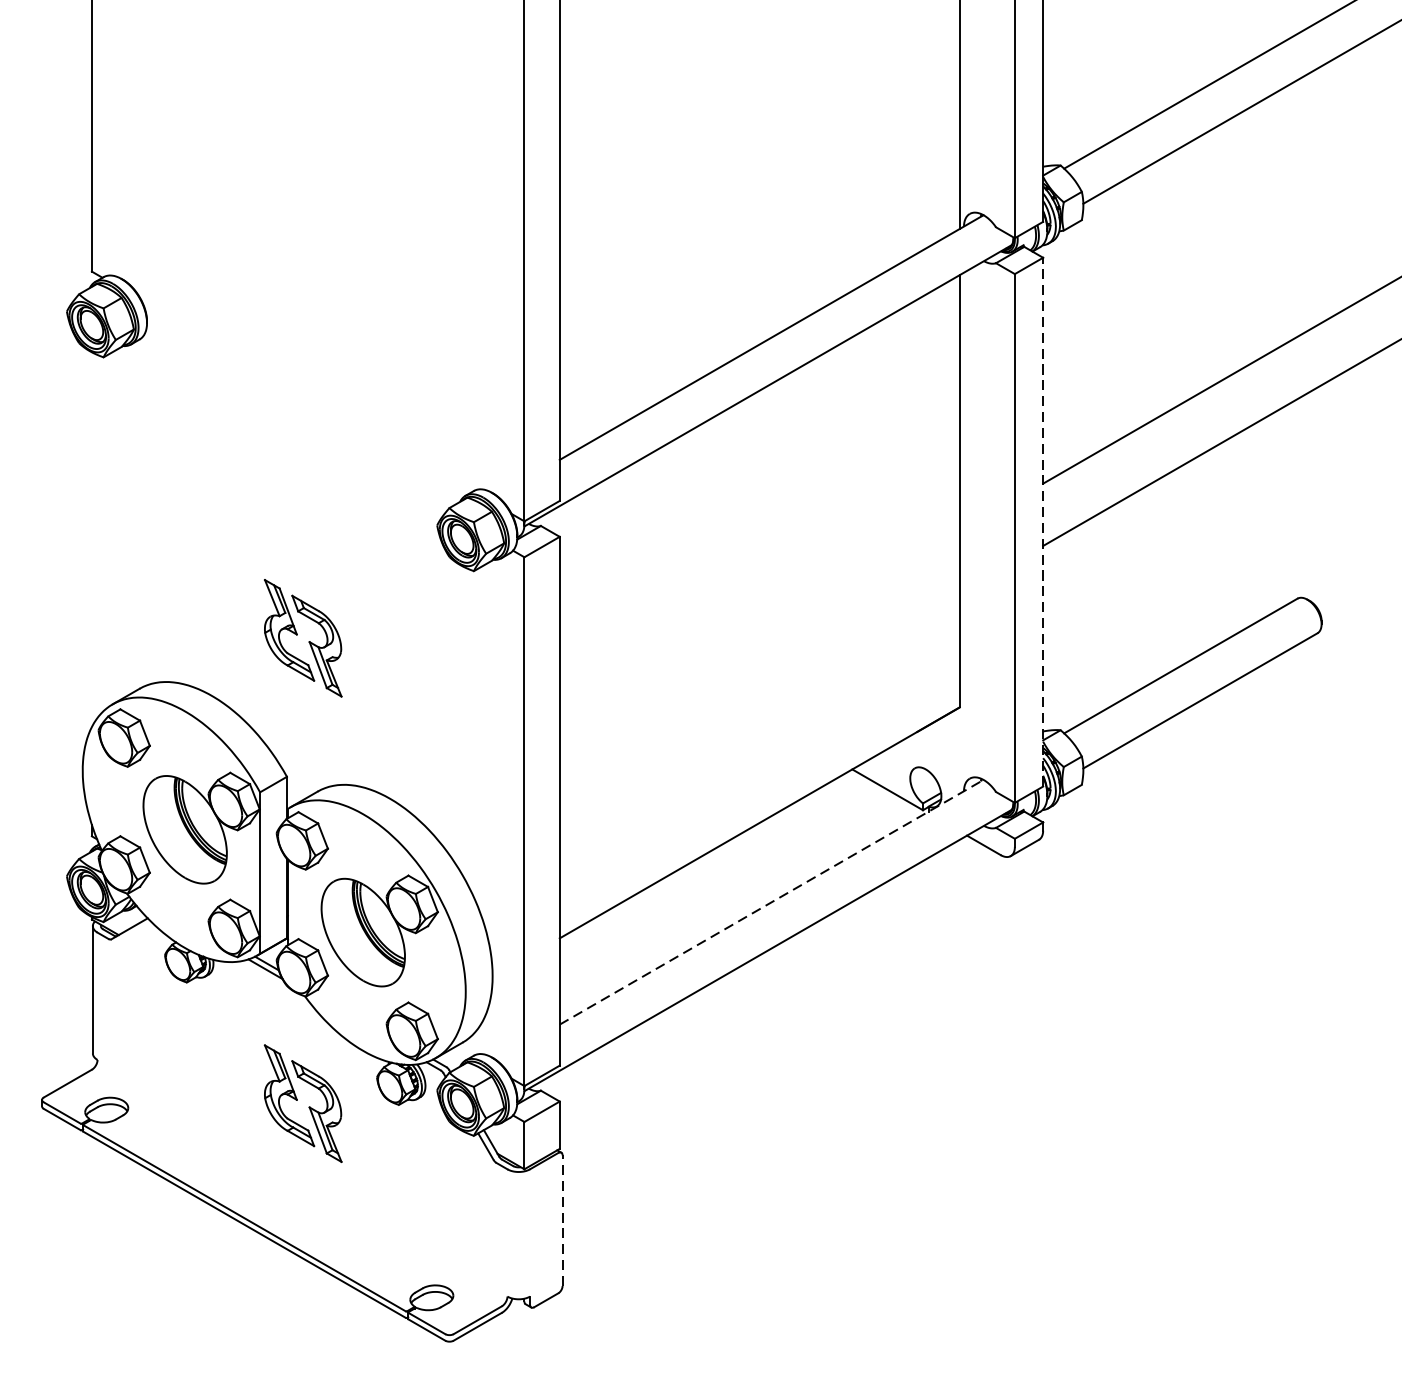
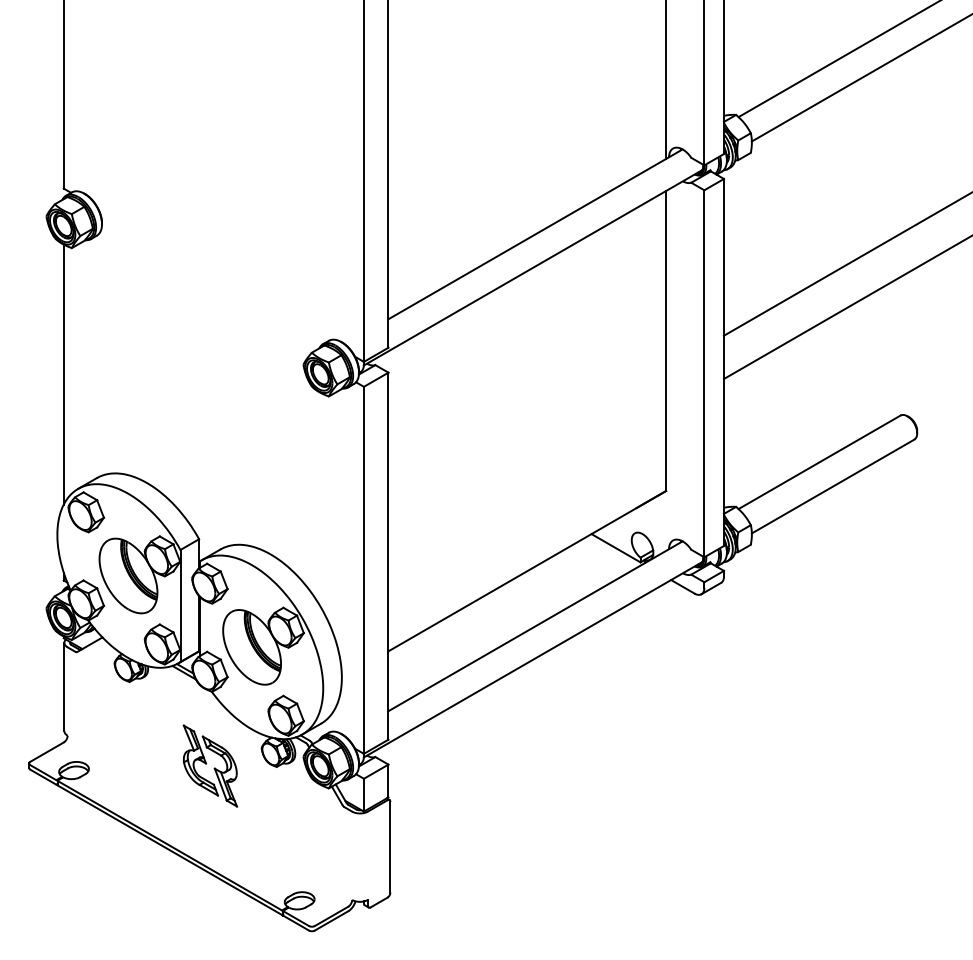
line: (1042, 522) -> (723, 362), dashed -> solid
line: (91, 539) -> (63, 374), added
part: (303, 637) -> (210, 442), removed
line: (771, 902) -> (535, 626), dashed -> solid
line: (562, 1219) -> (390, 846), dashed -> solid

